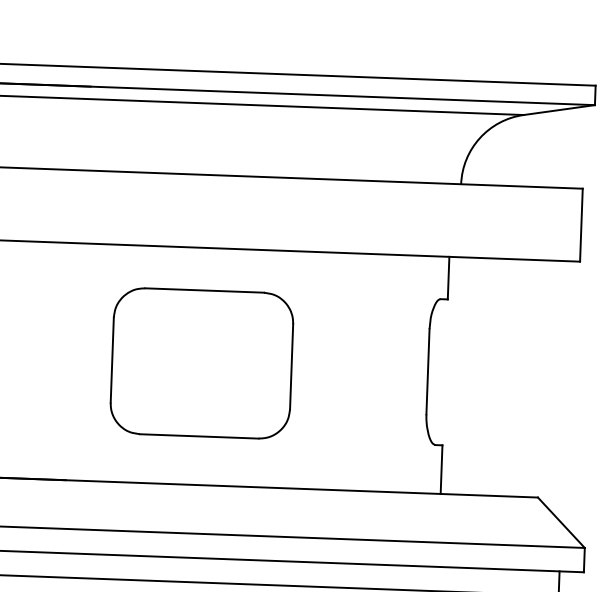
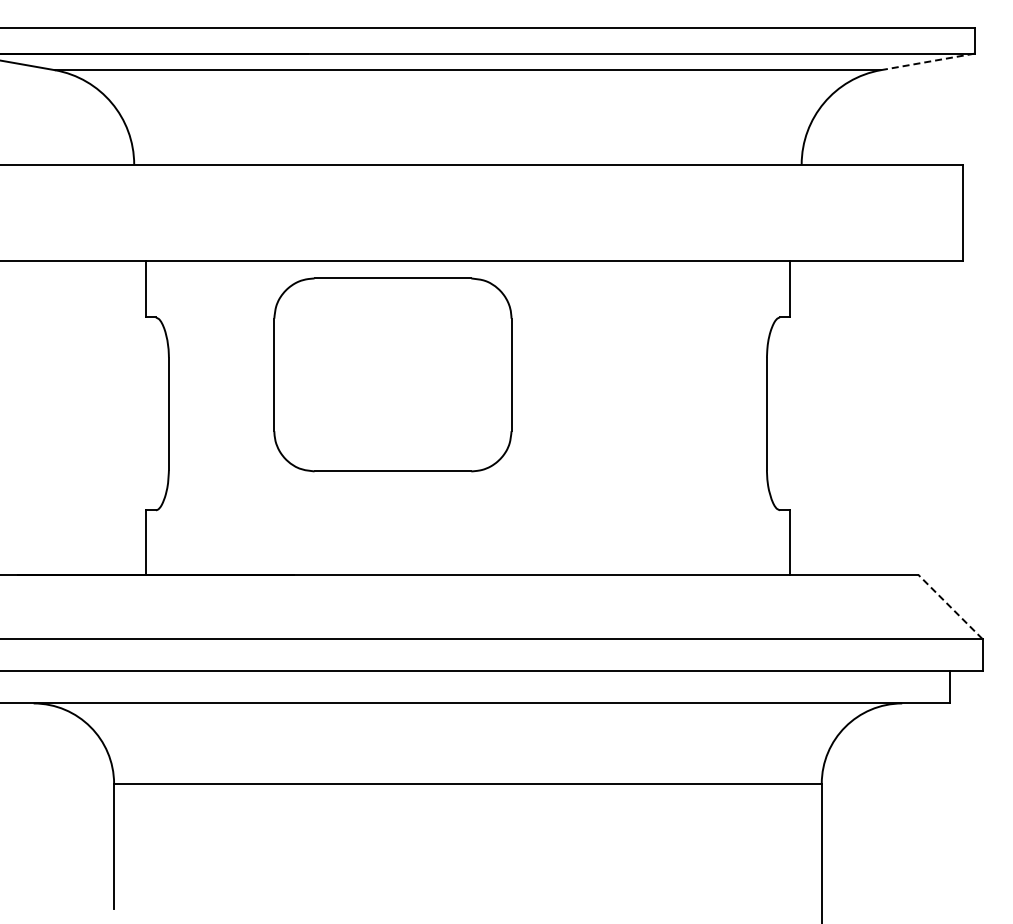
line: (559, 109) -> (927, 61), solid -> dashed
part: (201, 363) -> (392, 374), moved
line: (561, 522) -> (950, 606), solid -> dashed

